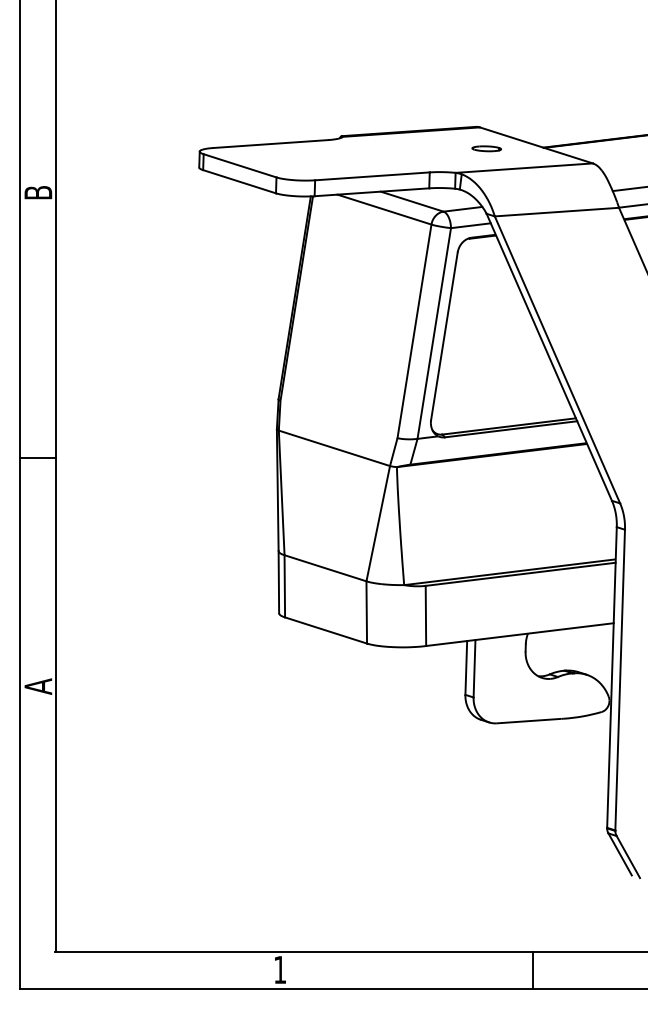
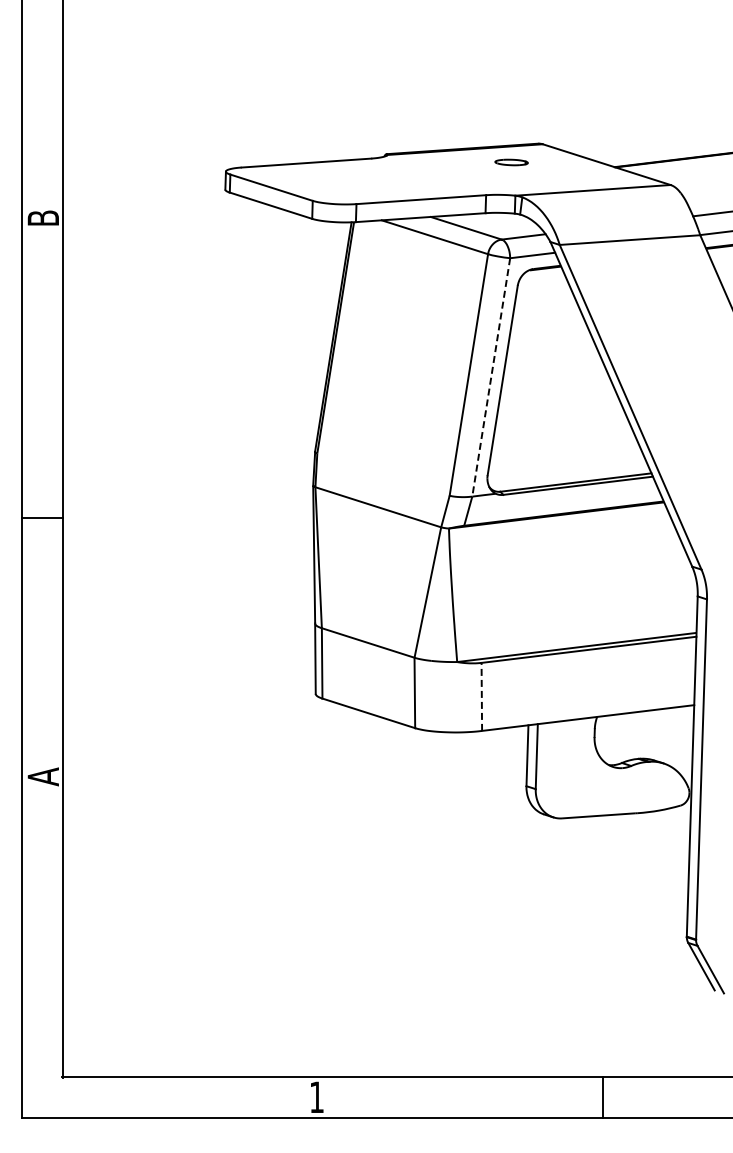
part: (486, 148) -> (511, 162), moved
line: (434, 333) -> (491, 377), solid -> dashed
line: (425, 615) -> (481, 696), solid -> dashed

